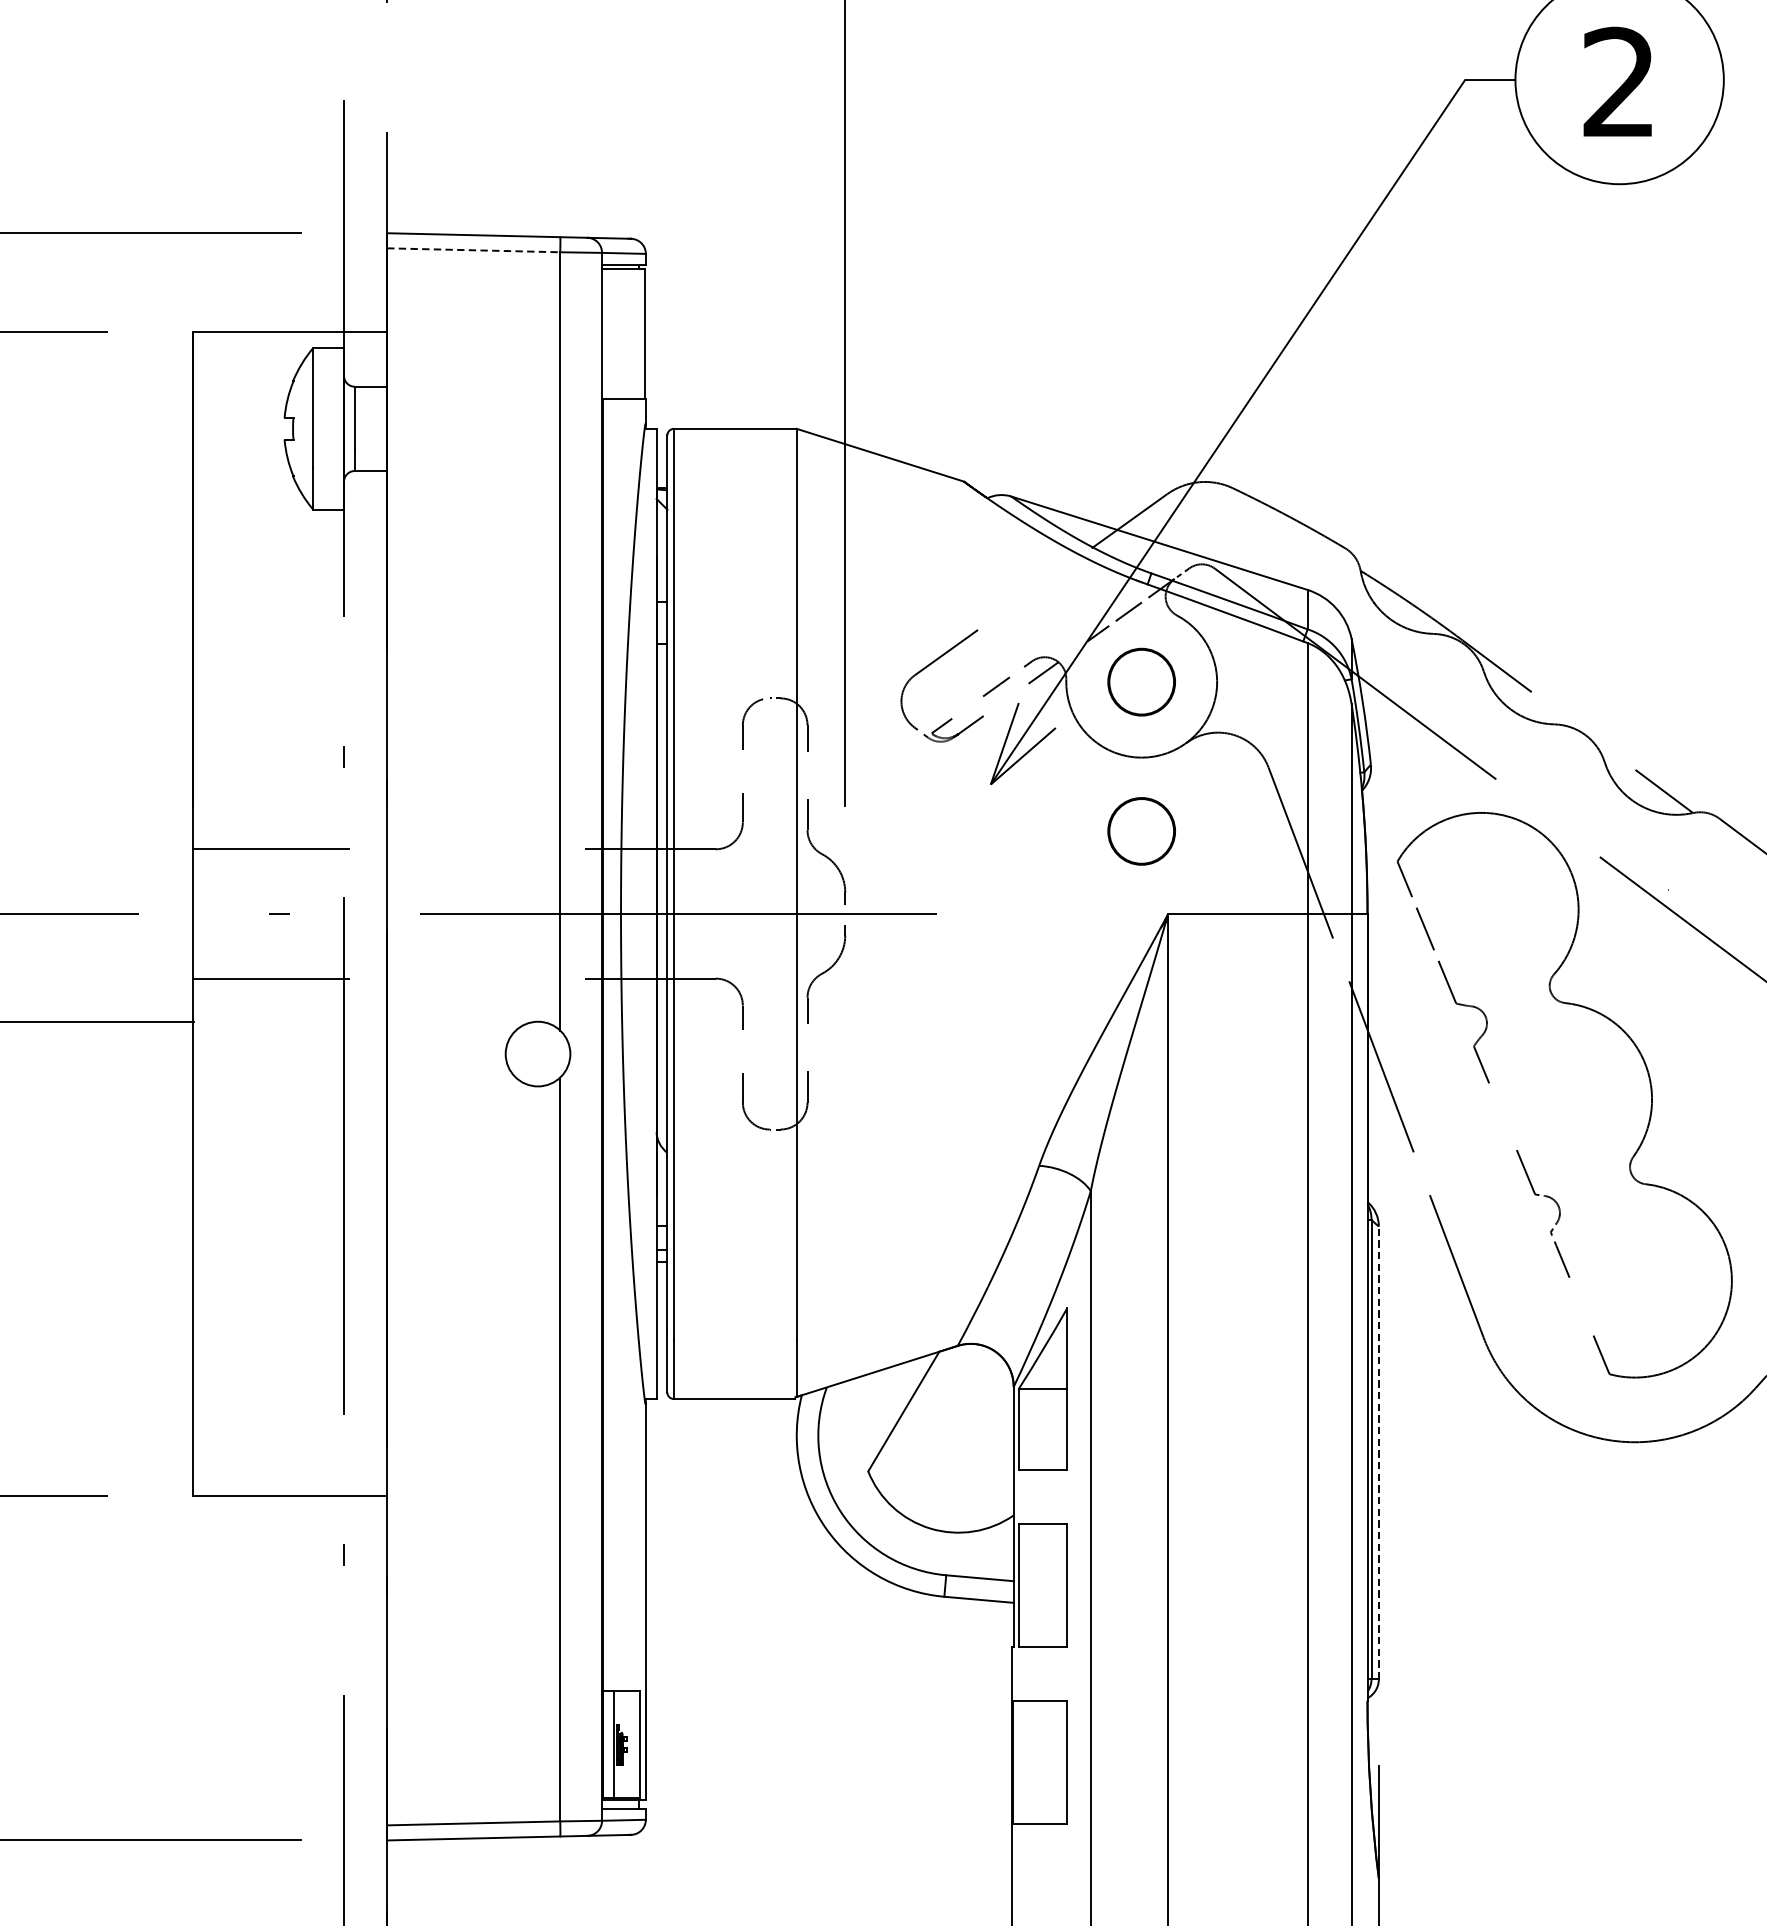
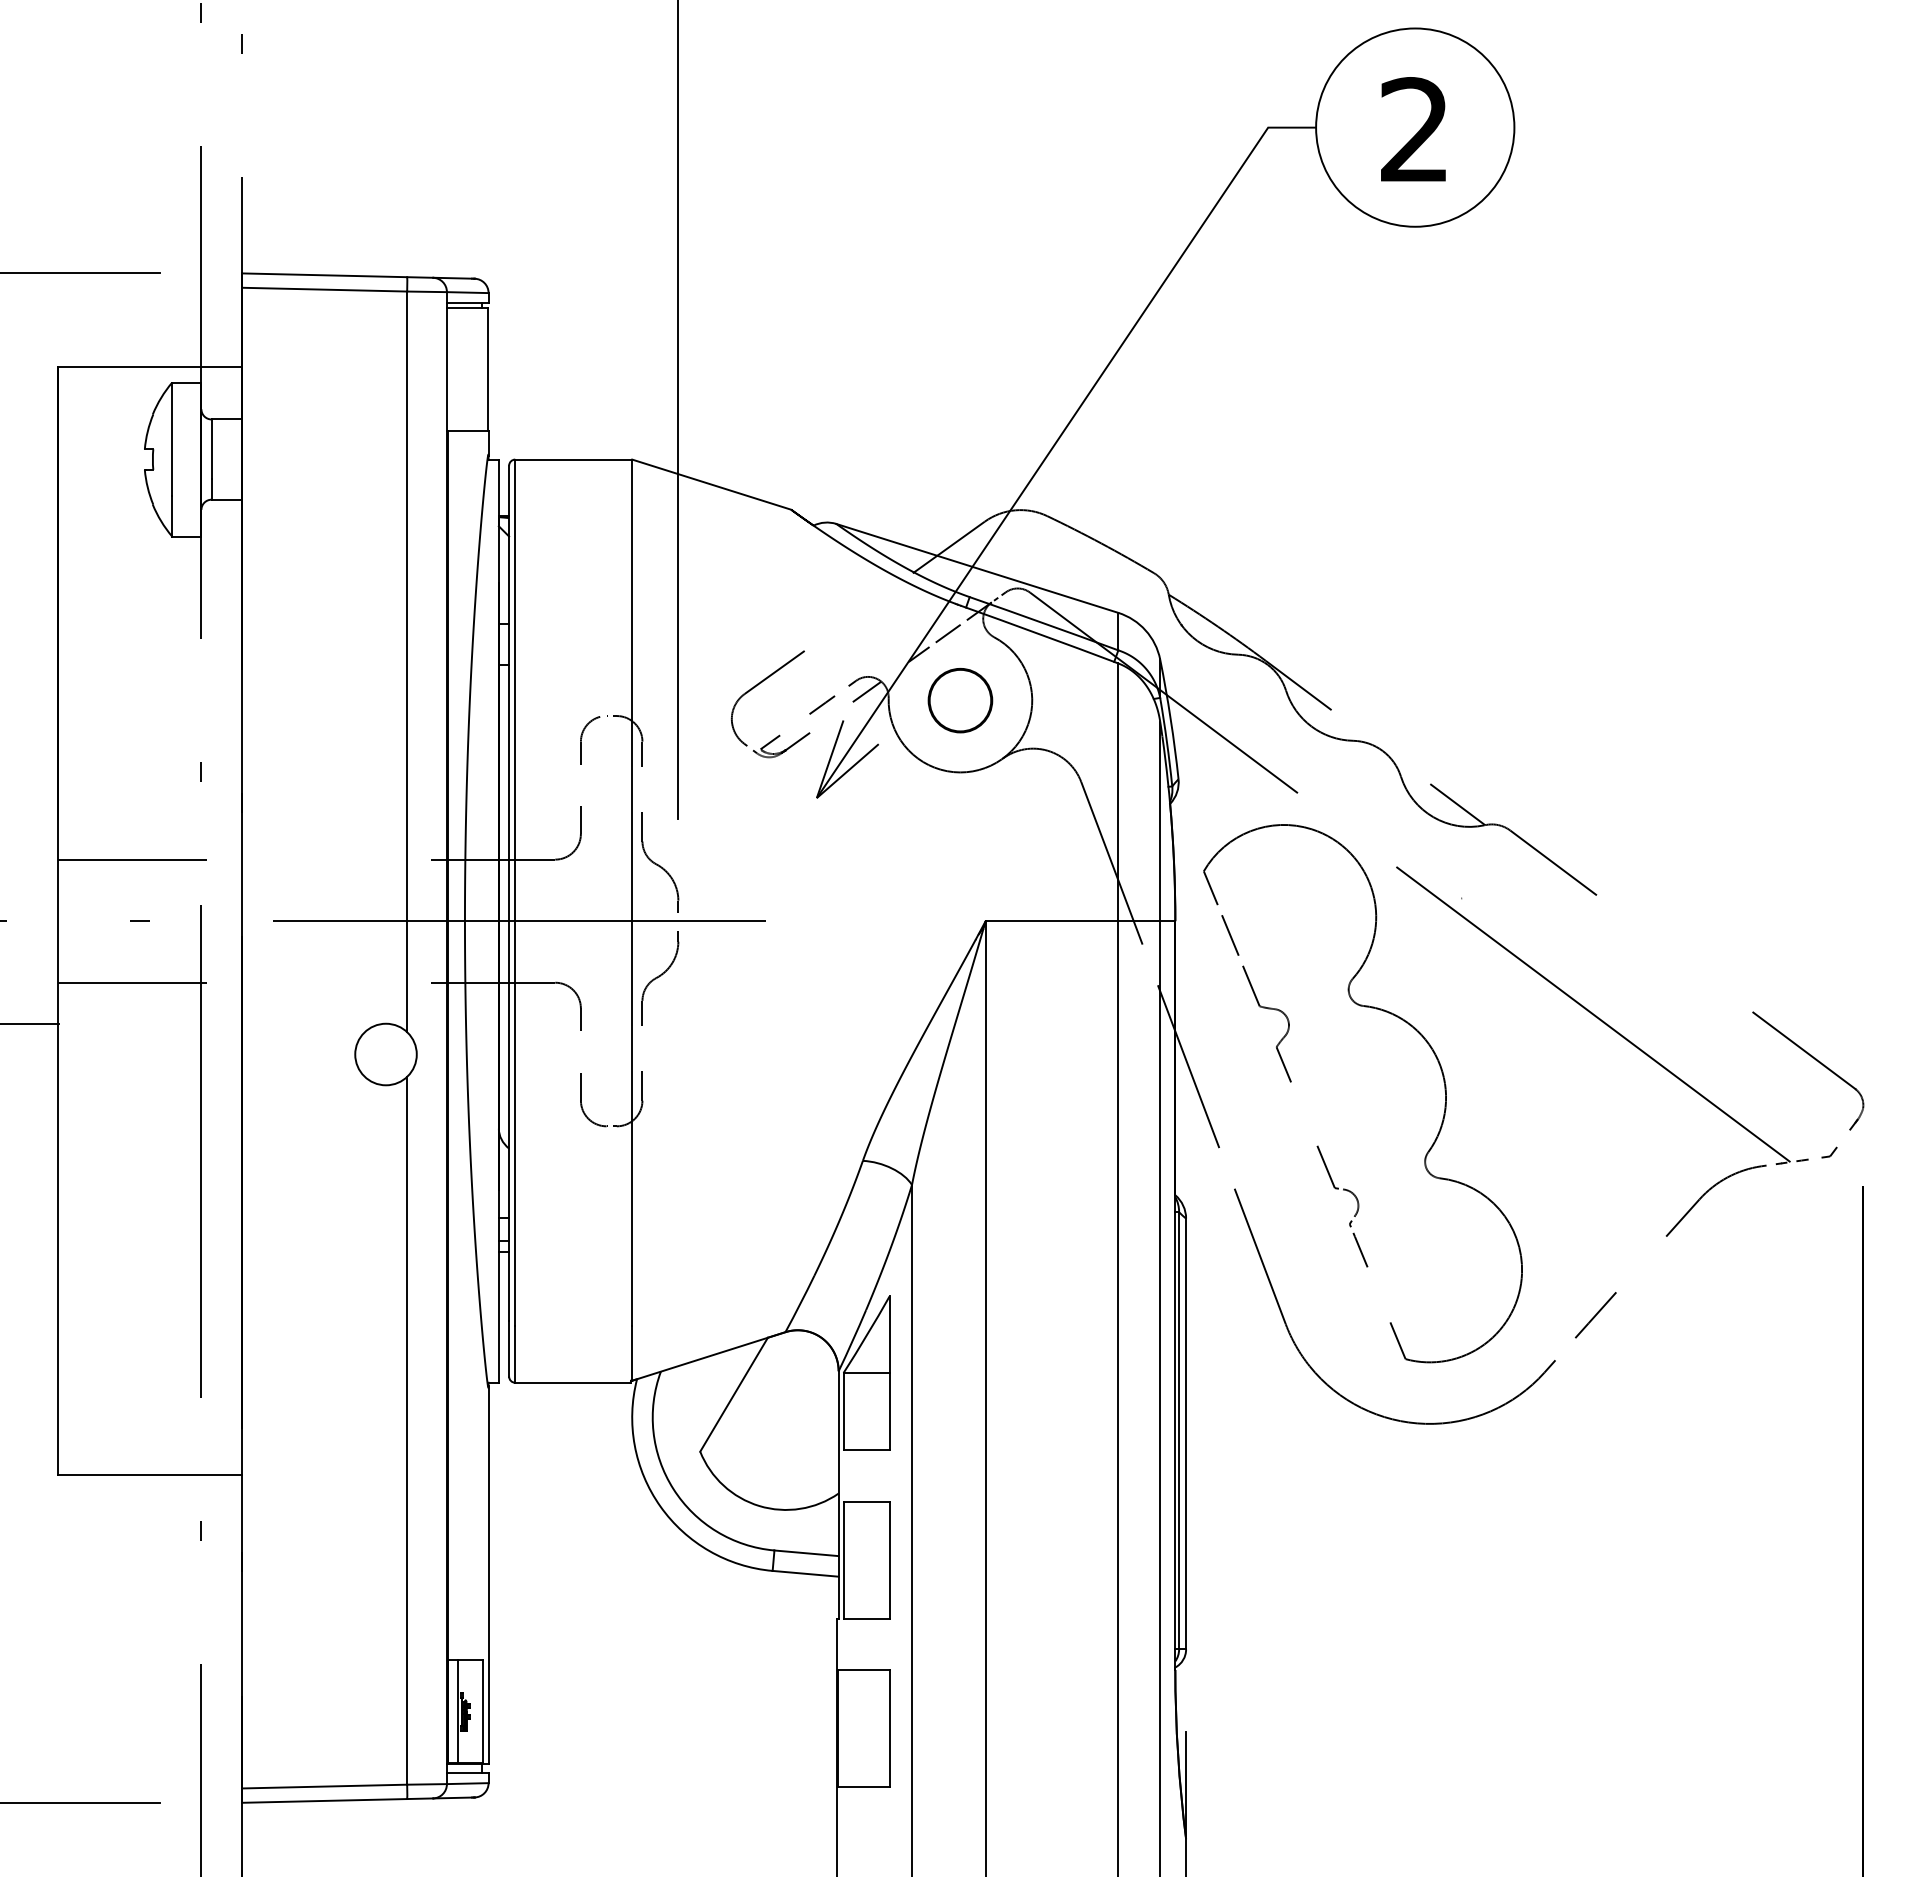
line: (474, 250) -> (325, 289), dashed -> solid
part: (1141, 831) -> (960, 842), removed
line: (1379, 1452) -> (1186, 1433), dashed -> solid

